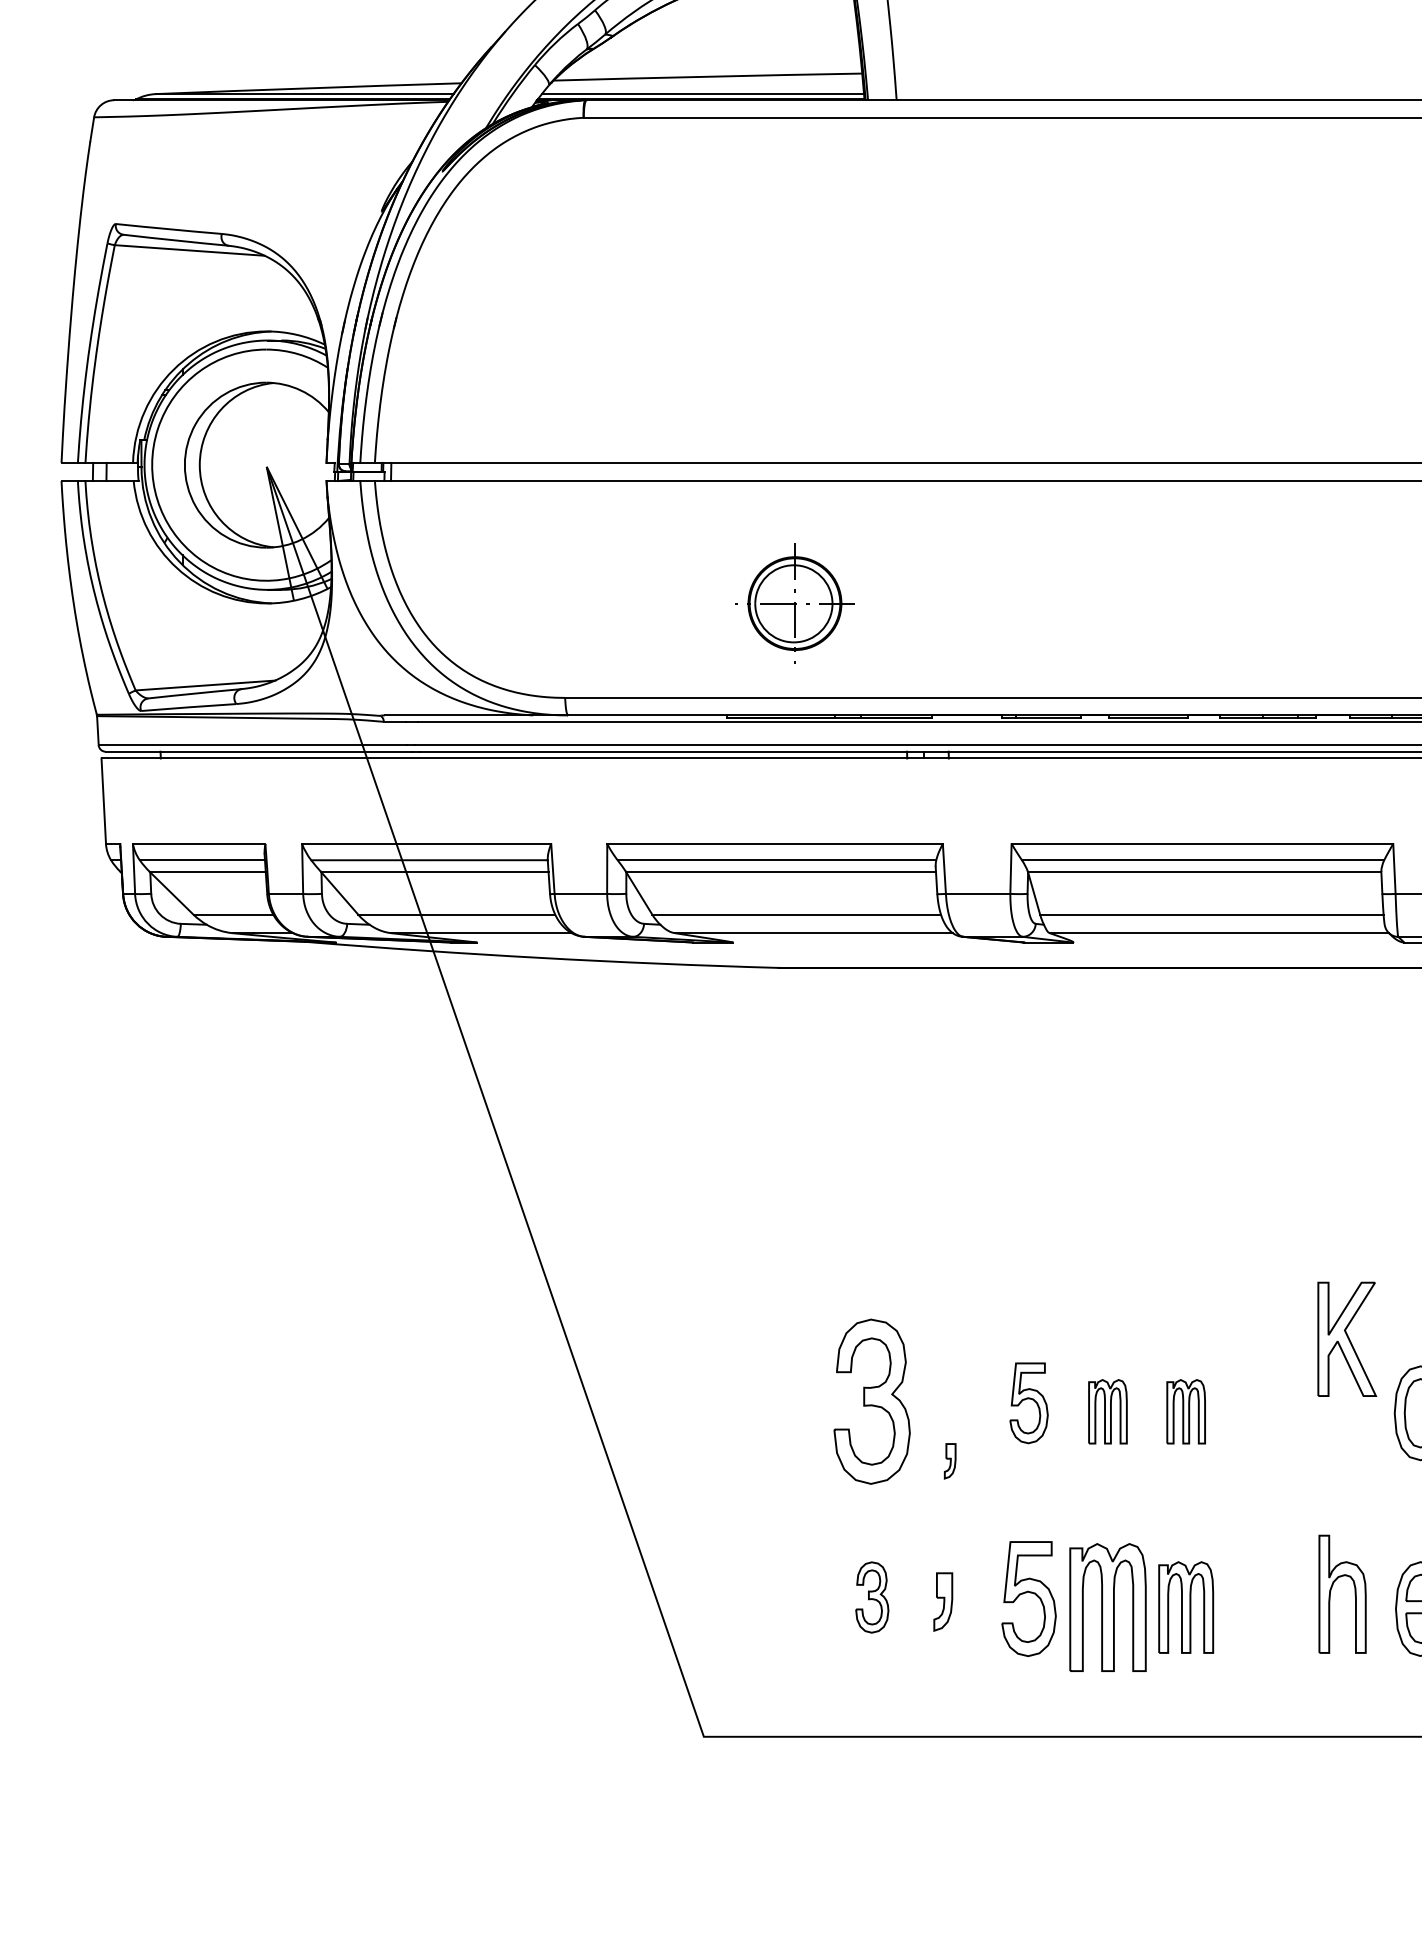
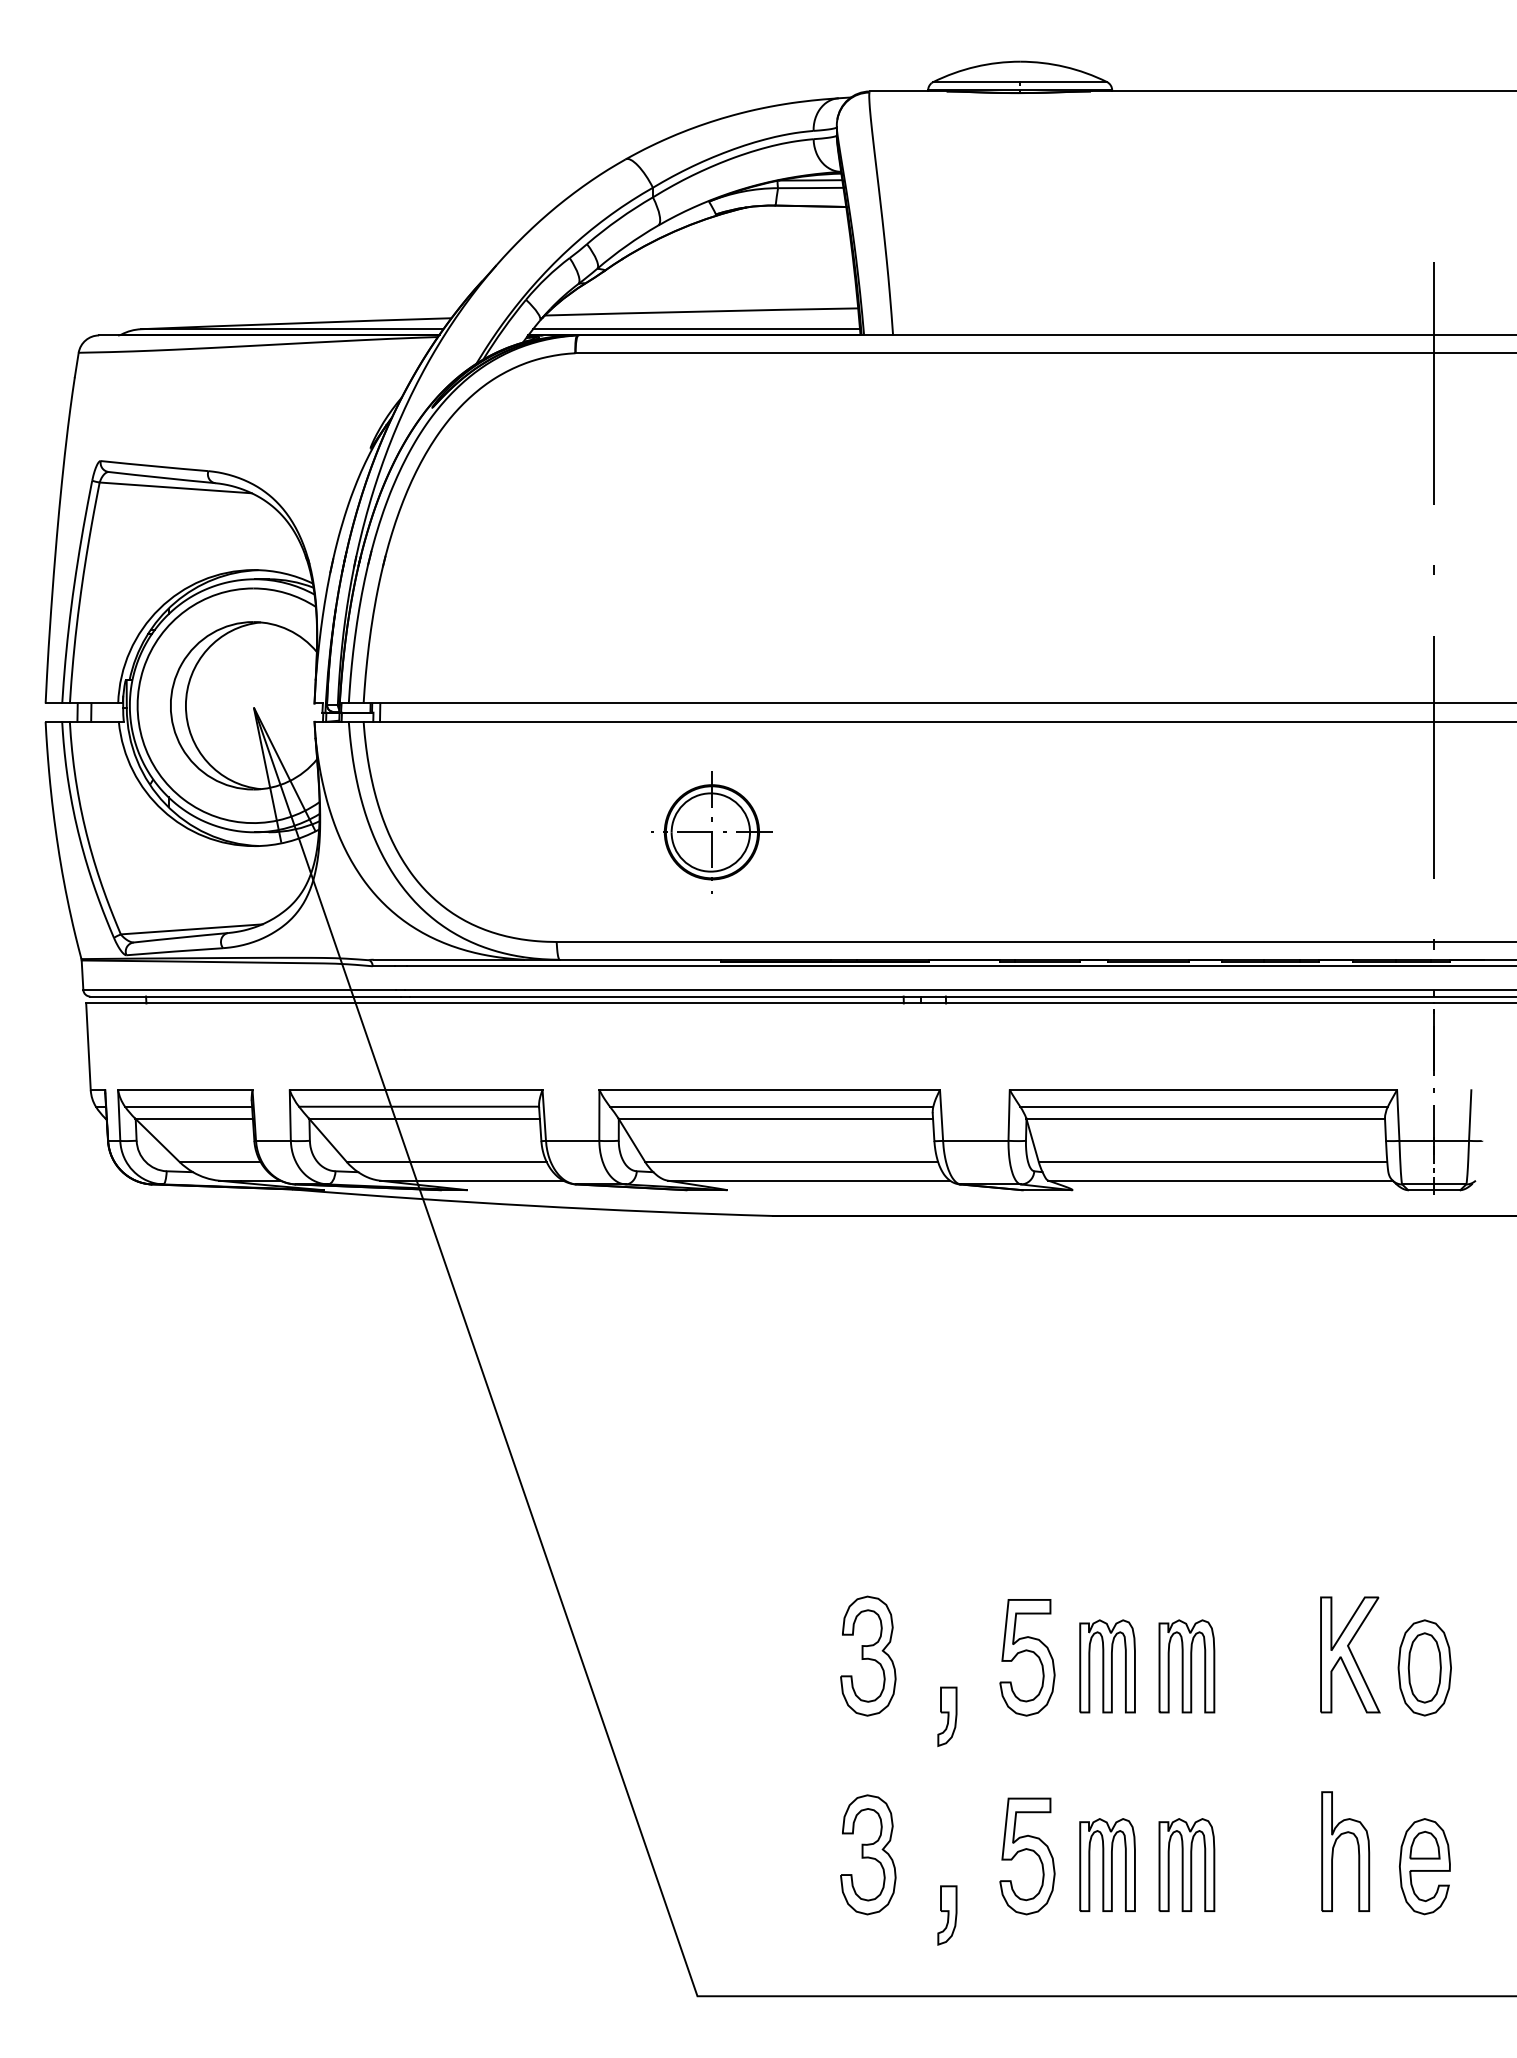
part: (794, 603) -> (711, 832), moved
part: (1347, 1338) -> (1350, 1654), moved
part: (872, 1401) -> (868, 1655), size x0.71
part: (1029, 1402) -> (1027, 1657), size x1.43
part: (1107, 1411) -> (1107, 1666), size x1.43
part: (1185, 1411) -> (1186, 1666), size x1.43
part: (950, 1461) -> (947, 1716), size x1.67
part: (872, 1597) -> (868, 1854), size x1.67
part: (943, 1602) -> (947, 1915), moved
part: (1107, 1606) -> (1107, 1864), size x0.71

